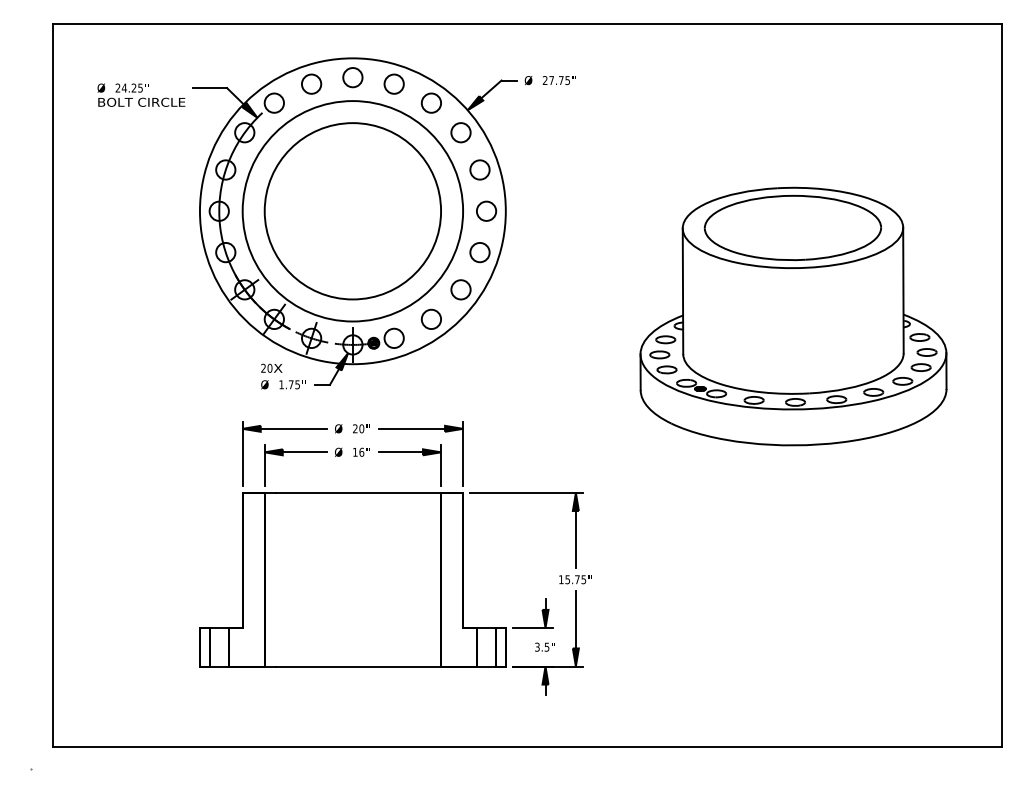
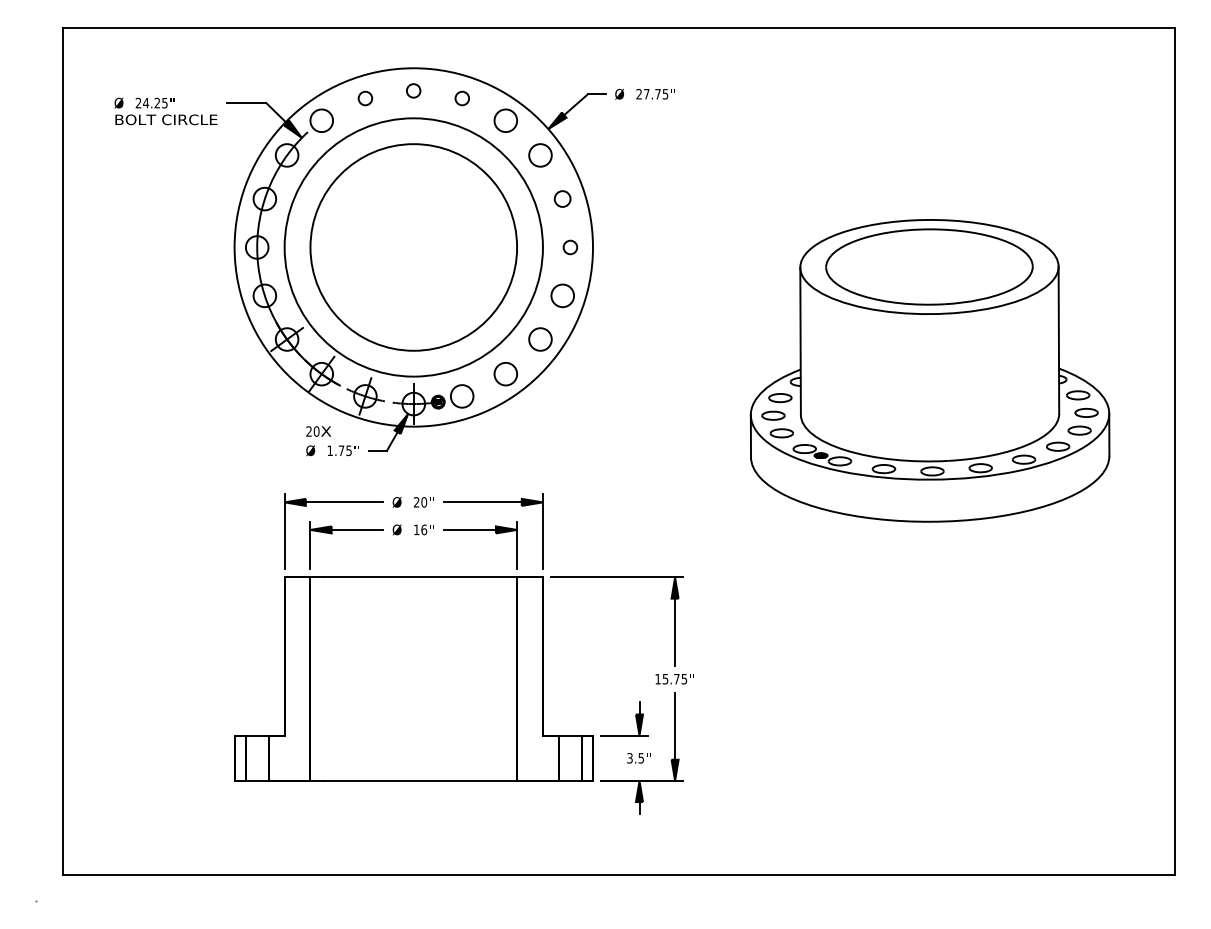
circle: (352, 77) -> (413, 90), size x0.6
circle: (311, 84) -> (365, 98), size x0.6
circle: (394, 84) -> (462, 98), size x0.6
circle: (479, 169) -> (562, 198), size x0.7
circle: (486, 211) -> (570, 247), size x0.6

